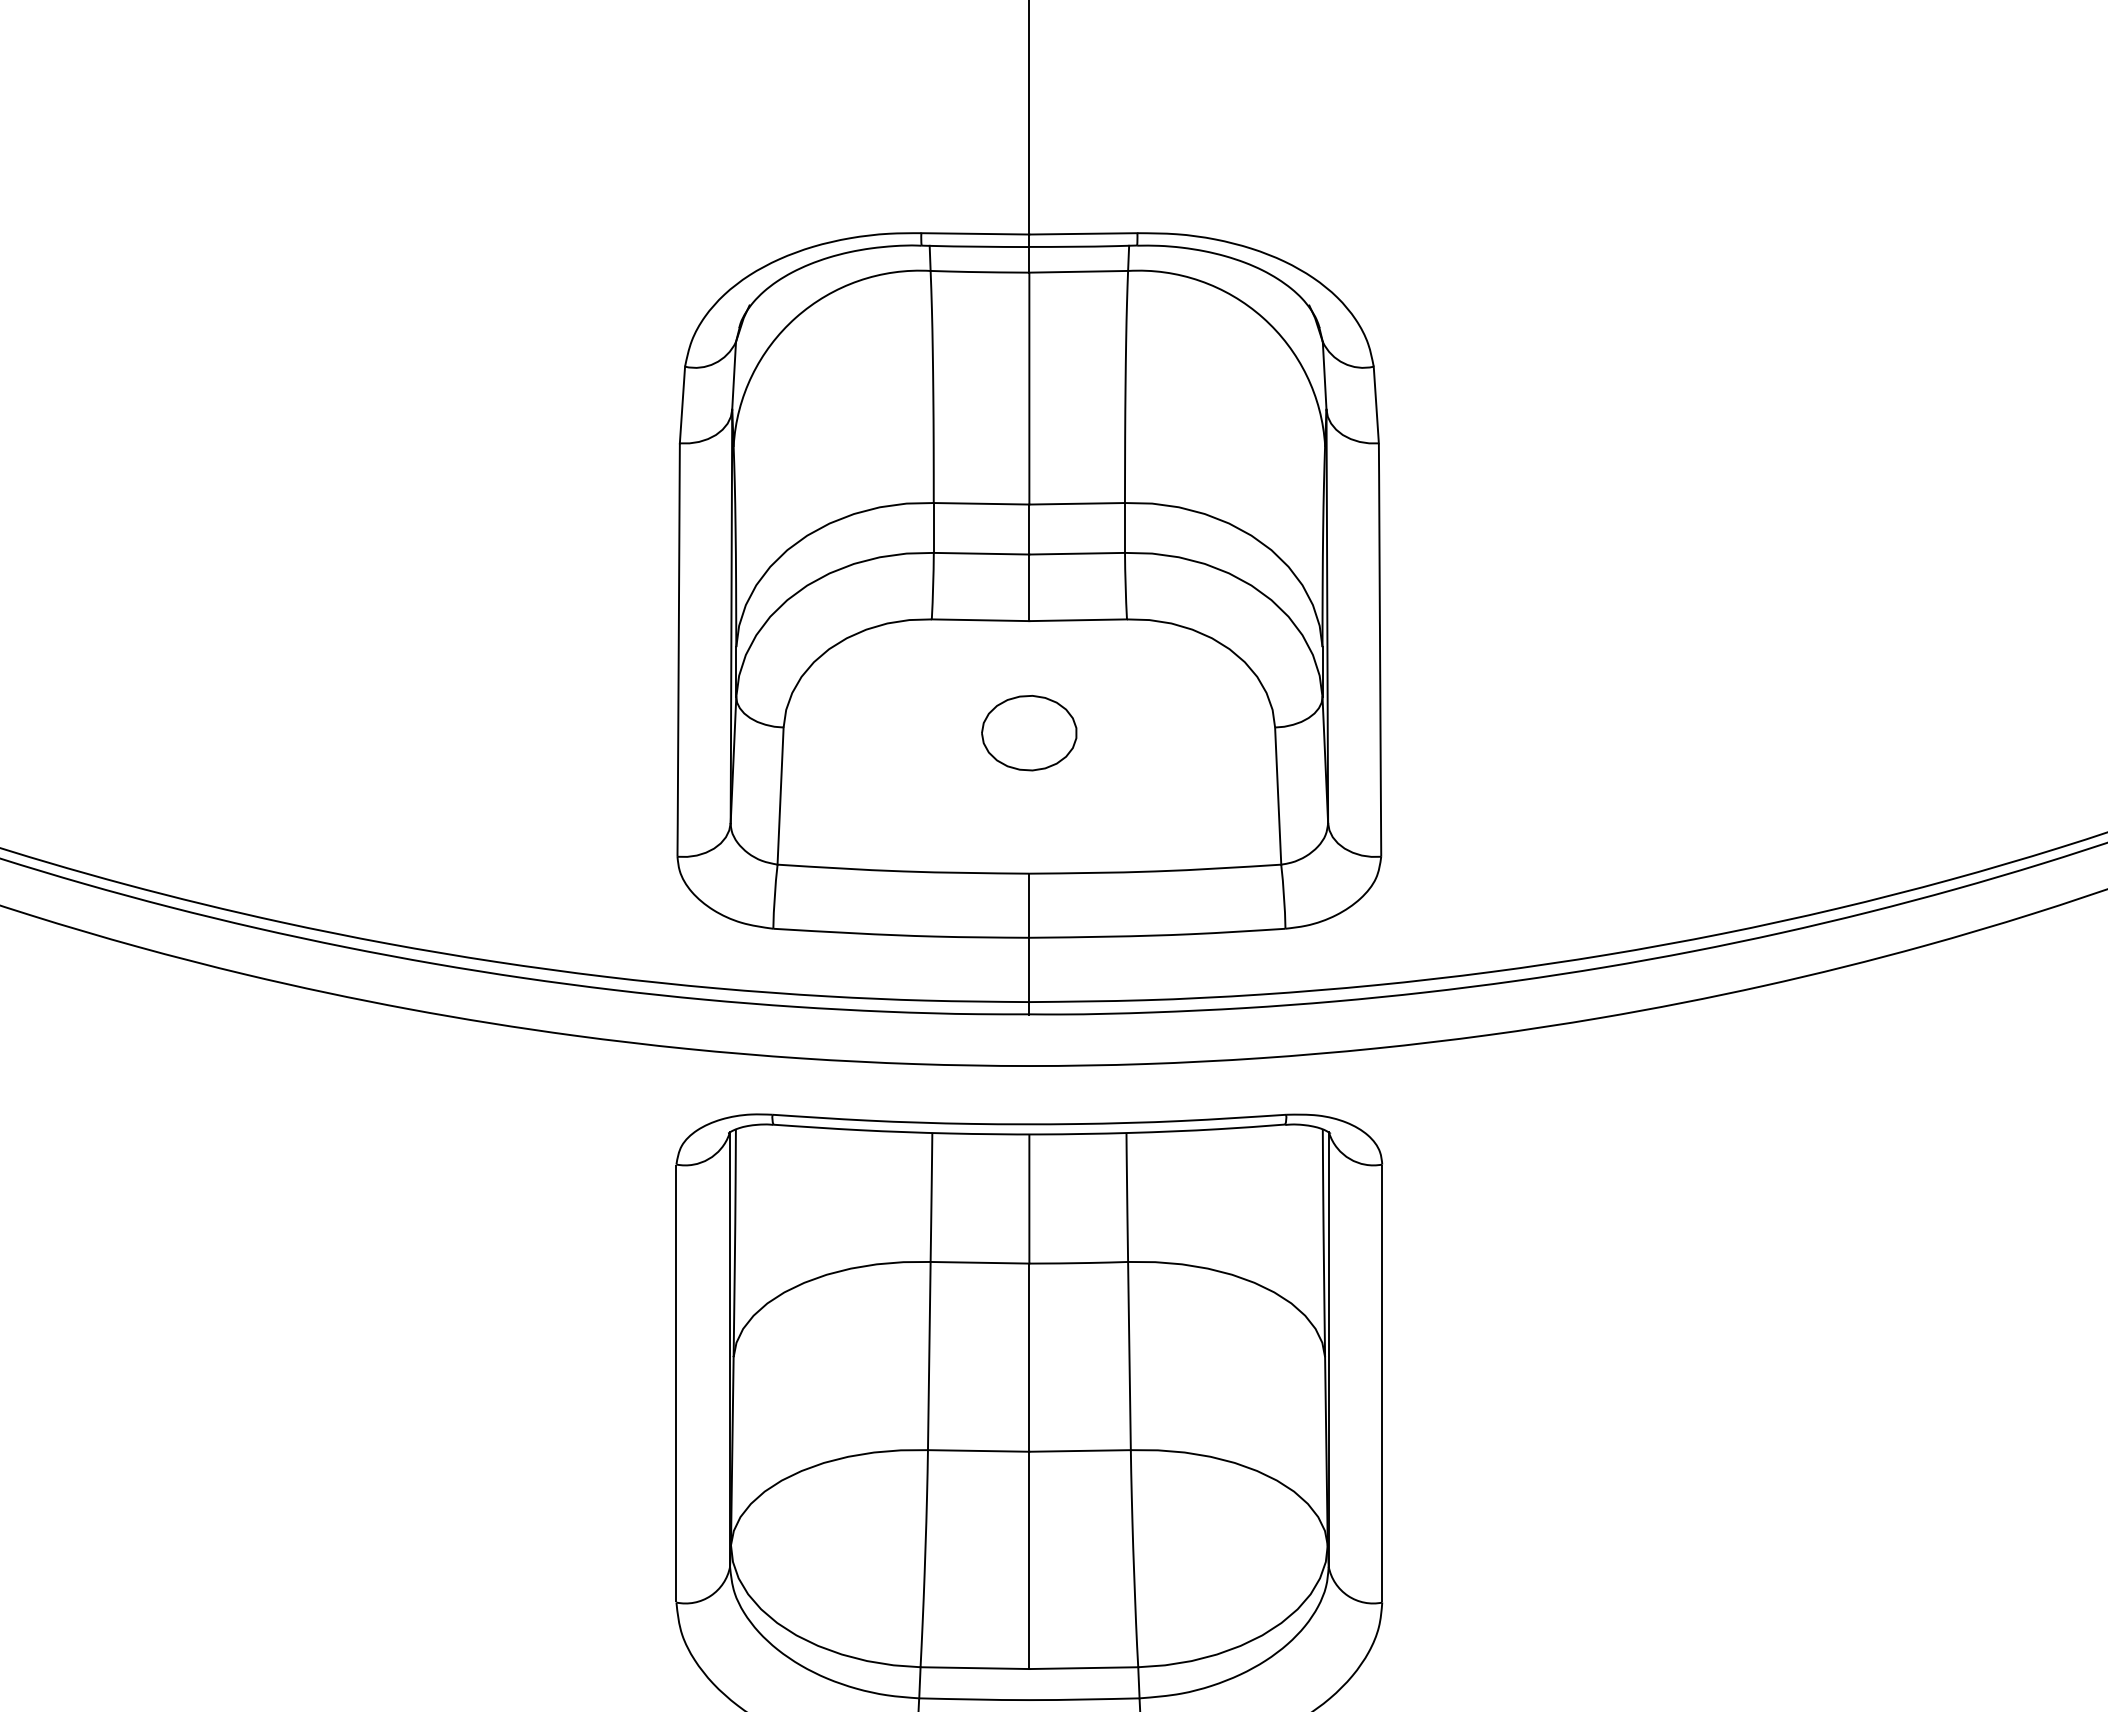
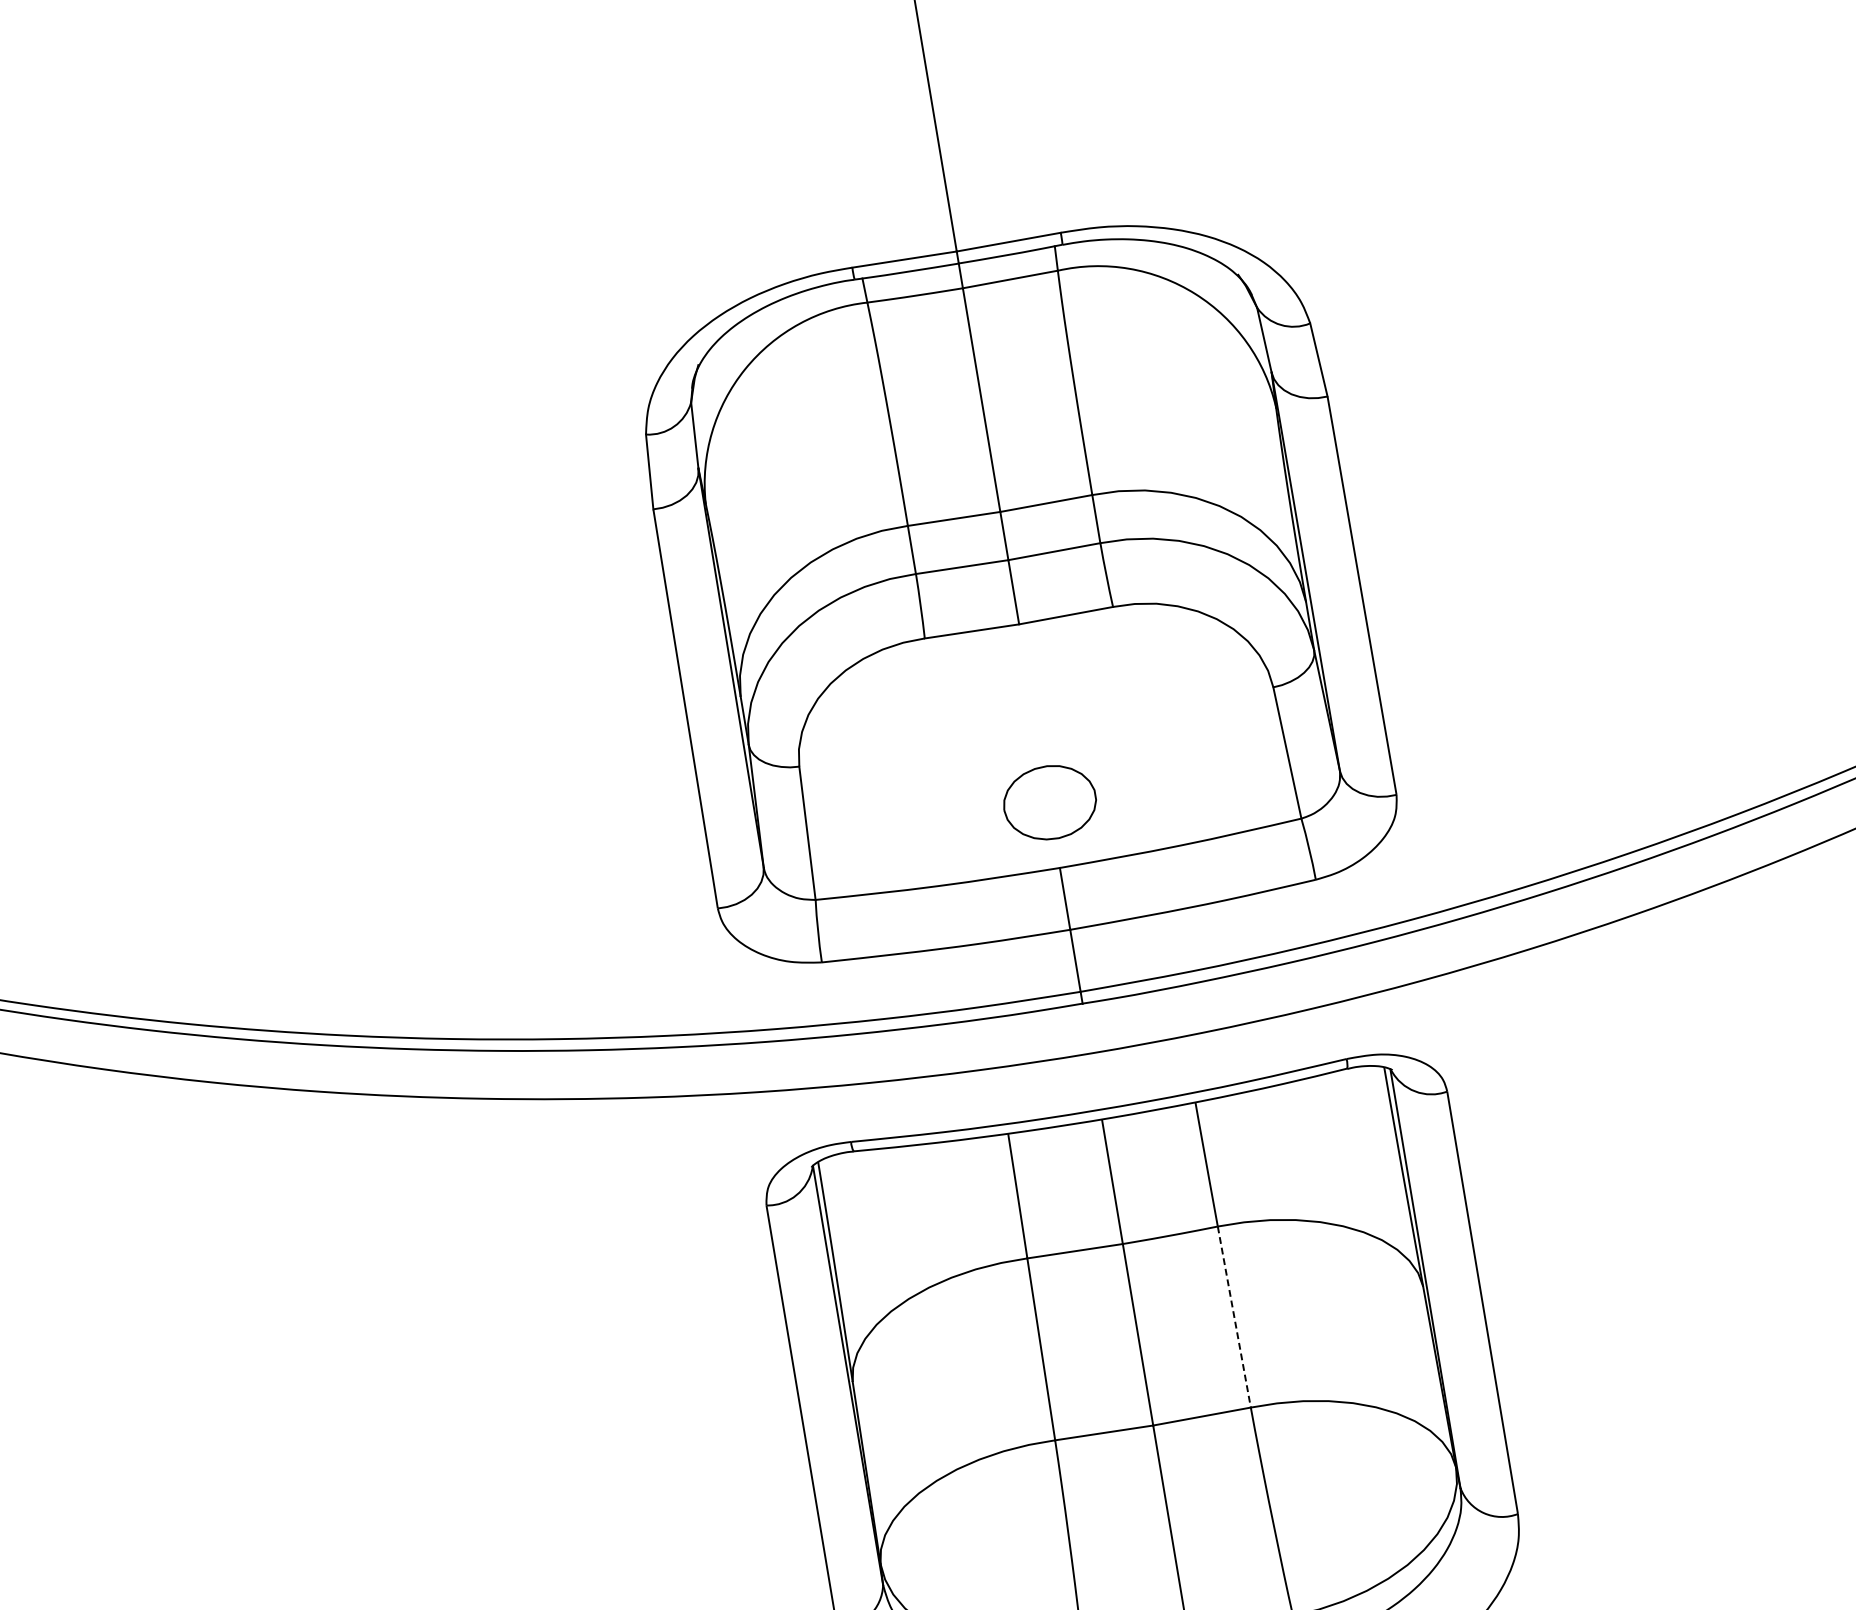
part: (1029, 733) -> (1050, 802), moved
line: (1129, 1356) -> (1234, 1317), solid -> dashed

